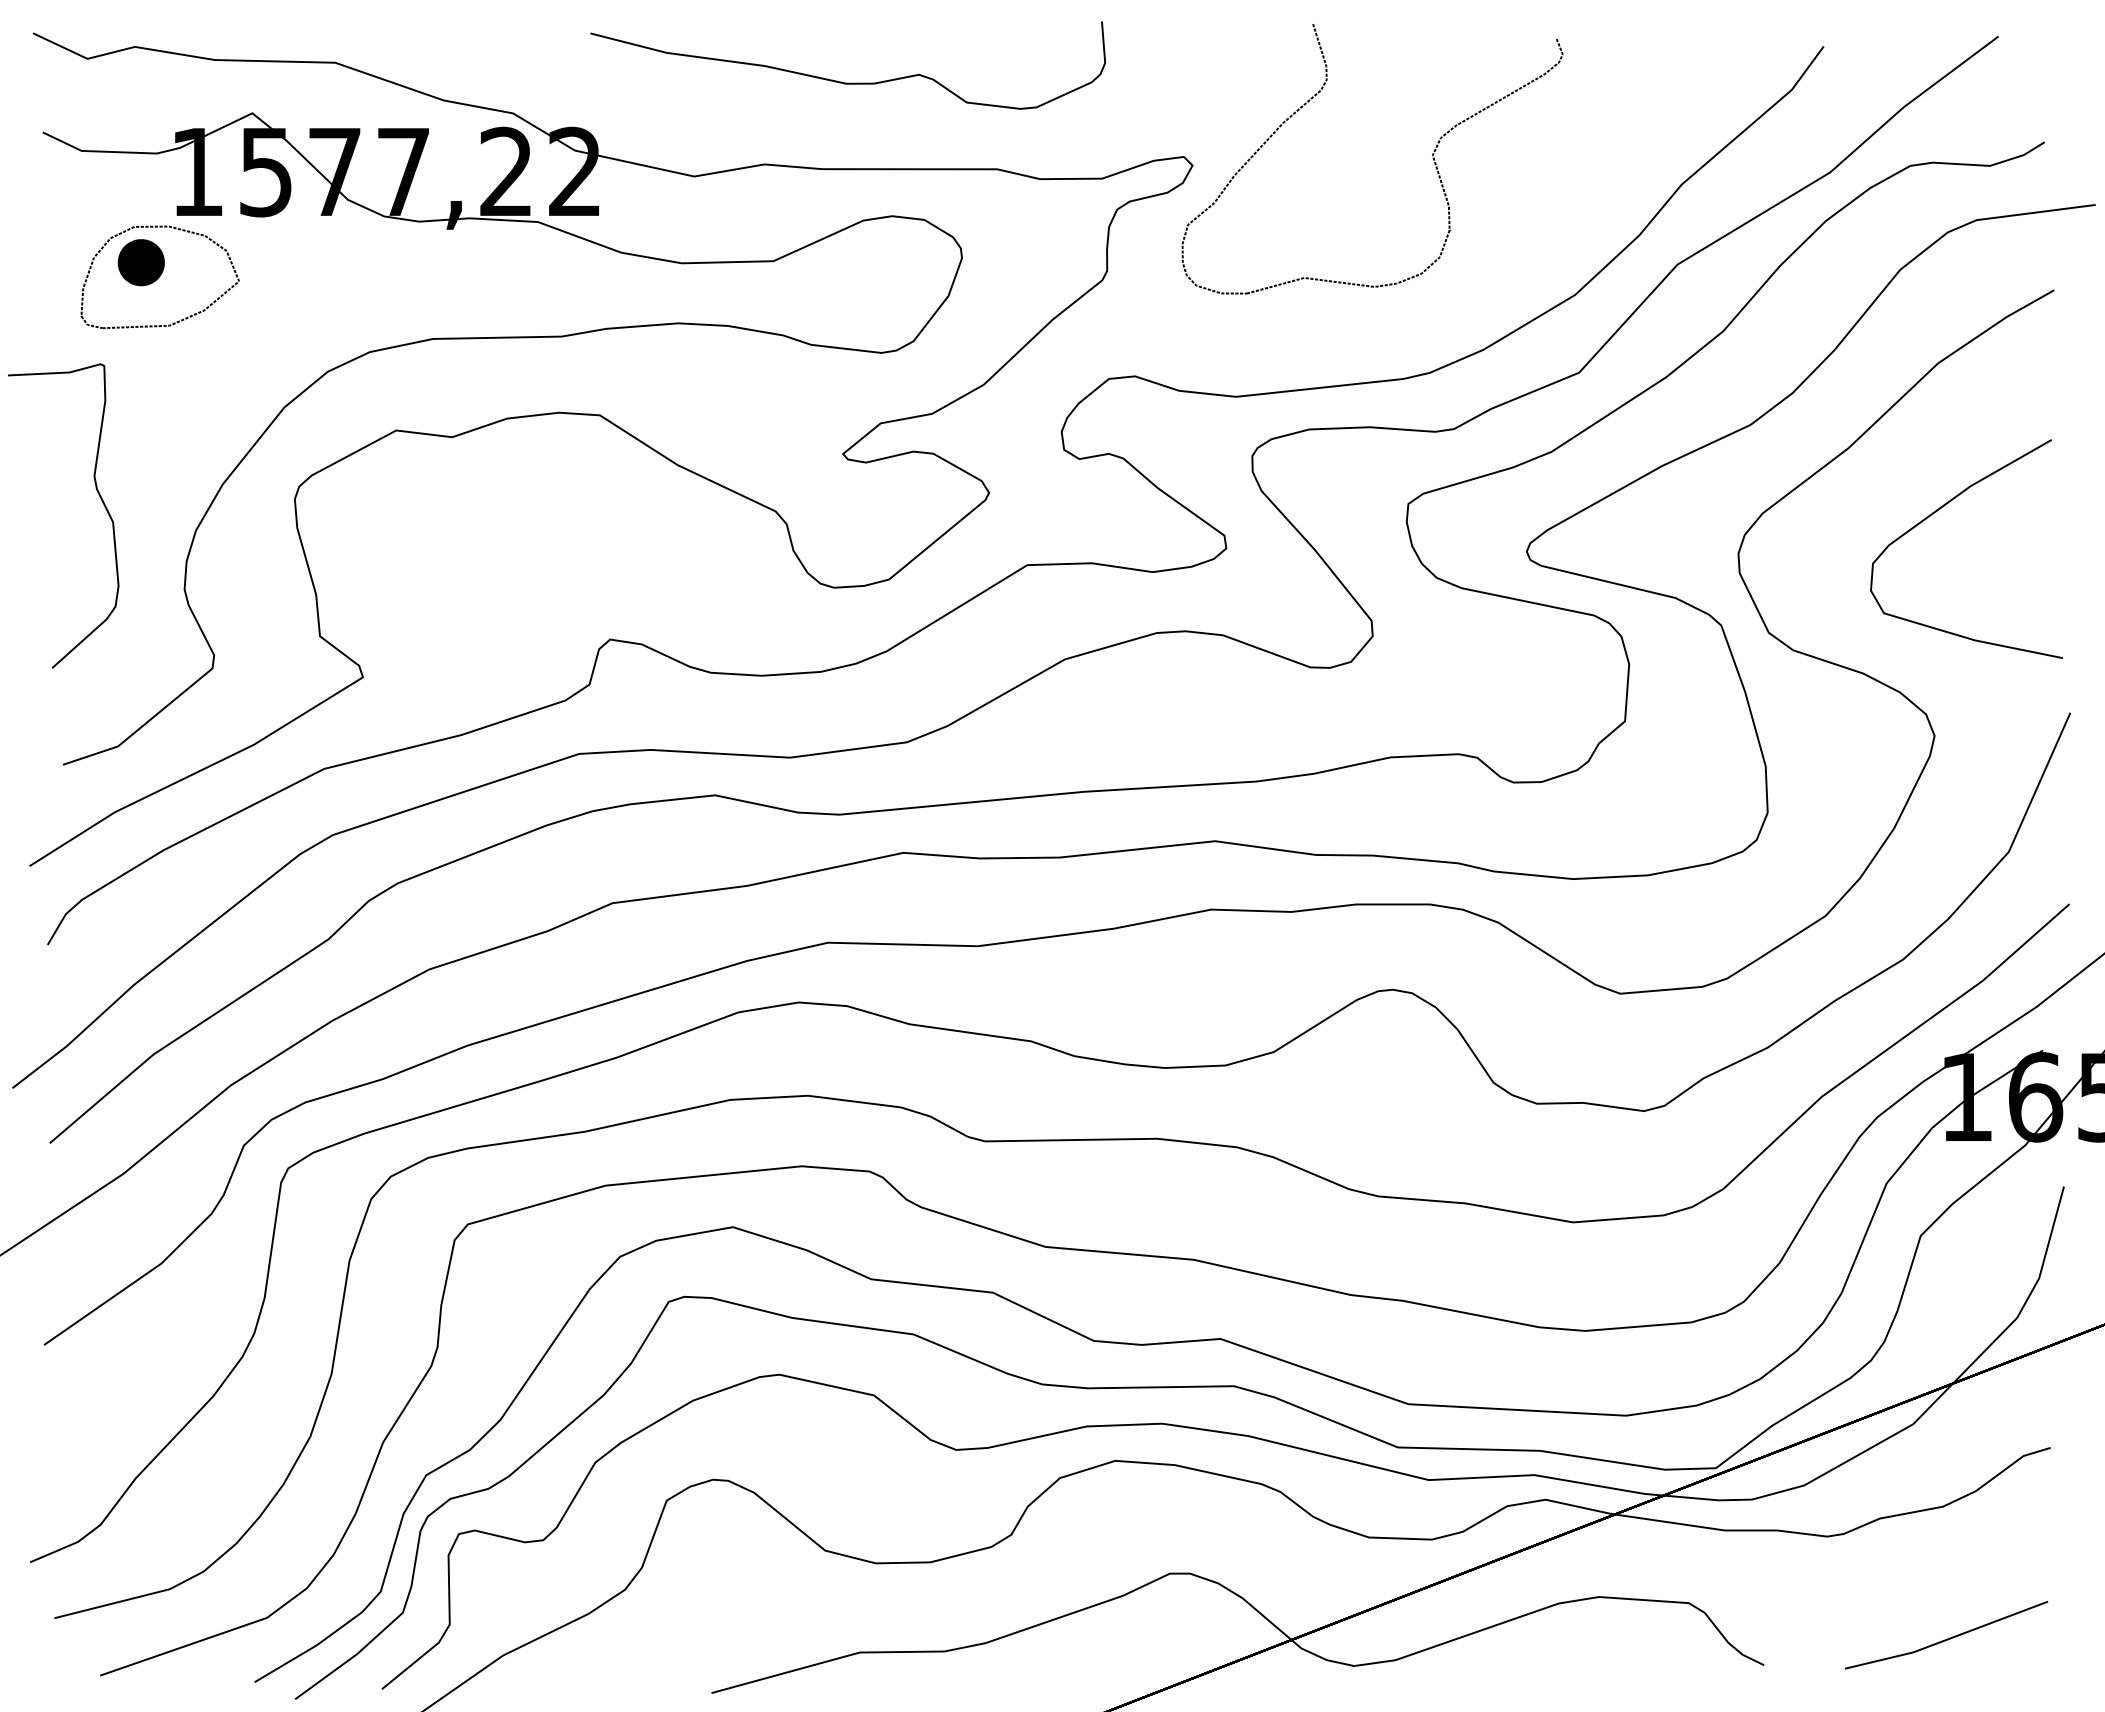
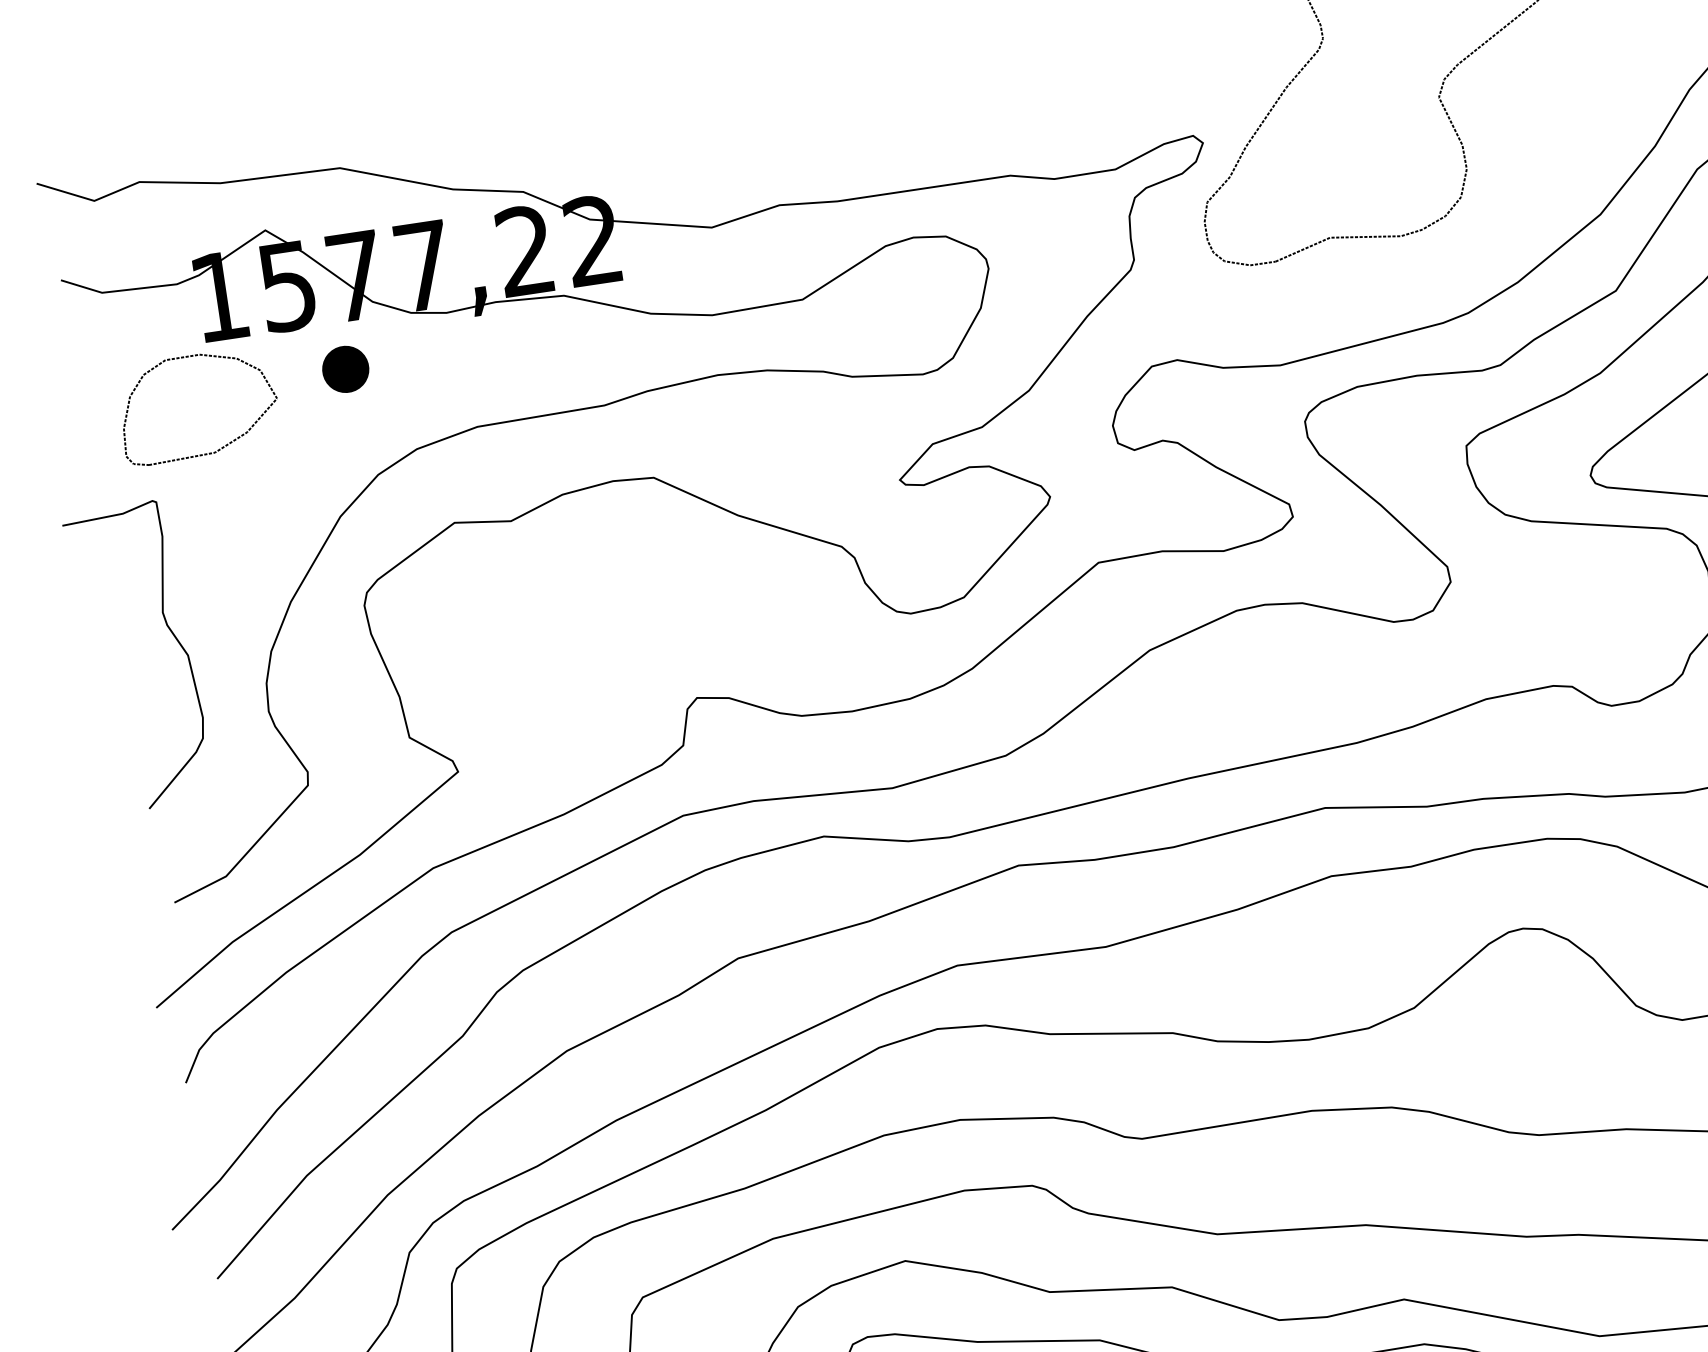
curve: (848, 82) -> (850, 111), removed
part: (140, 262) -> (344, 369), moved

